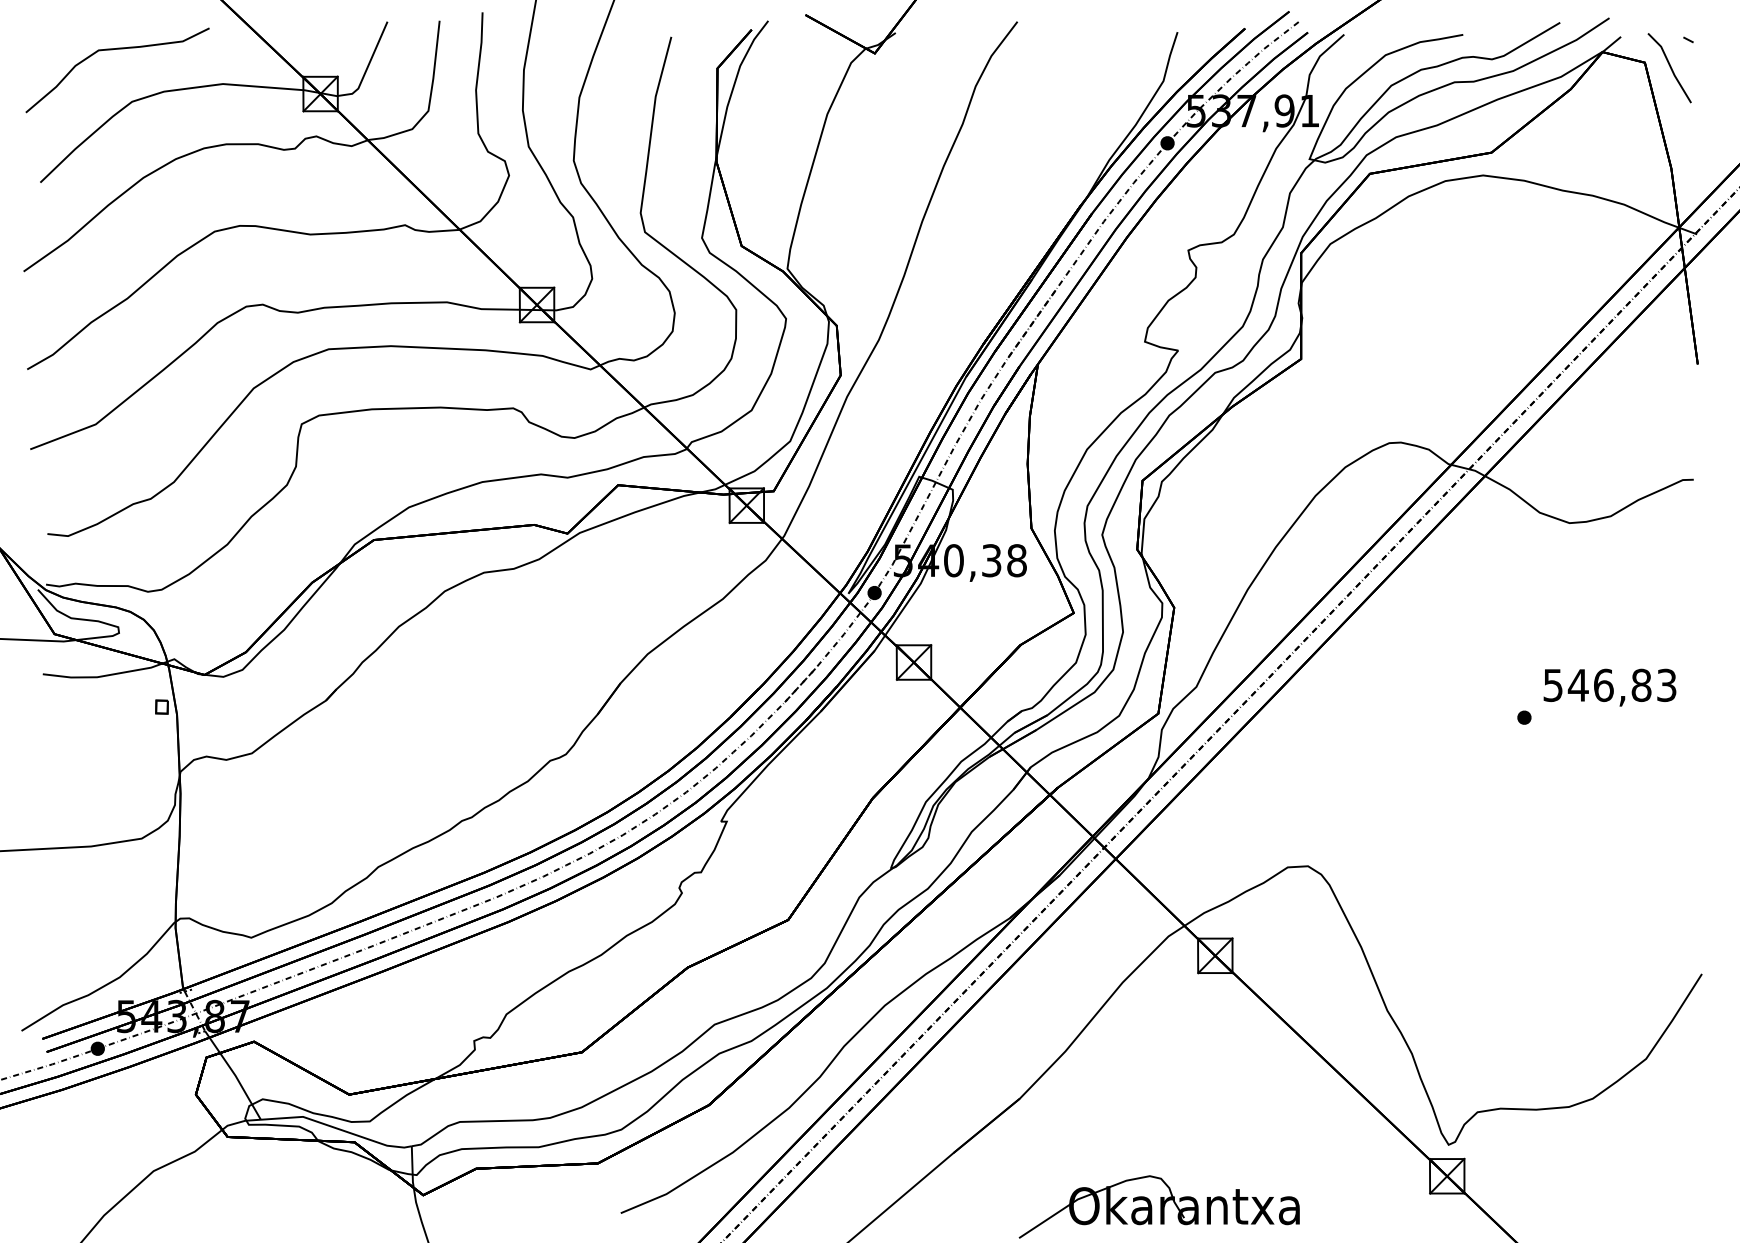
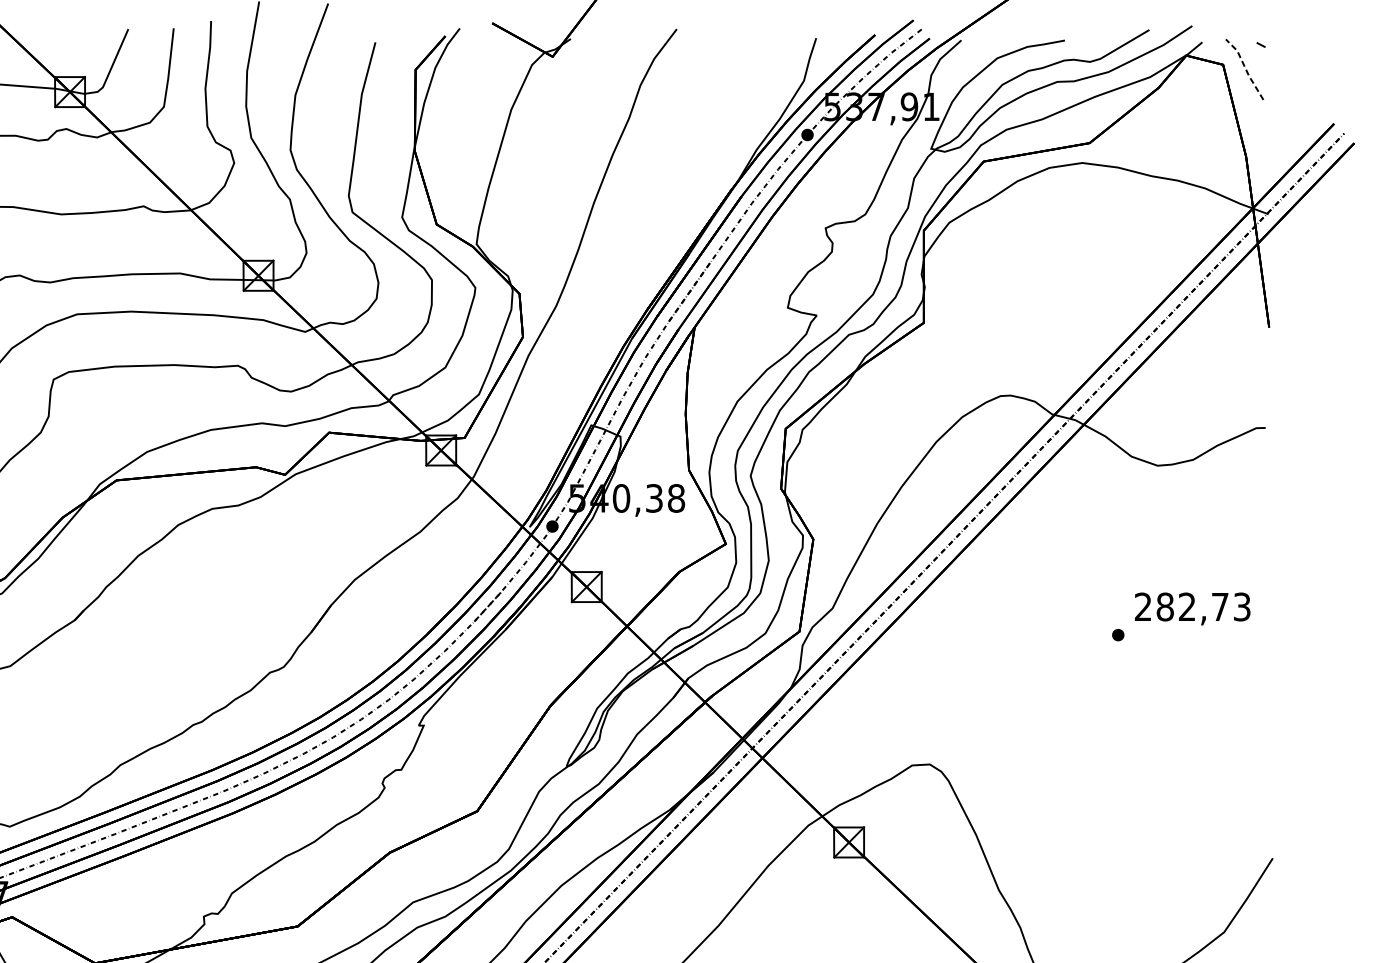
line: (1670, 67) -> (1245, 68), solid -> dashed
text: (1597, 685) -> (1181, 607), 546,83 -> 282,73

